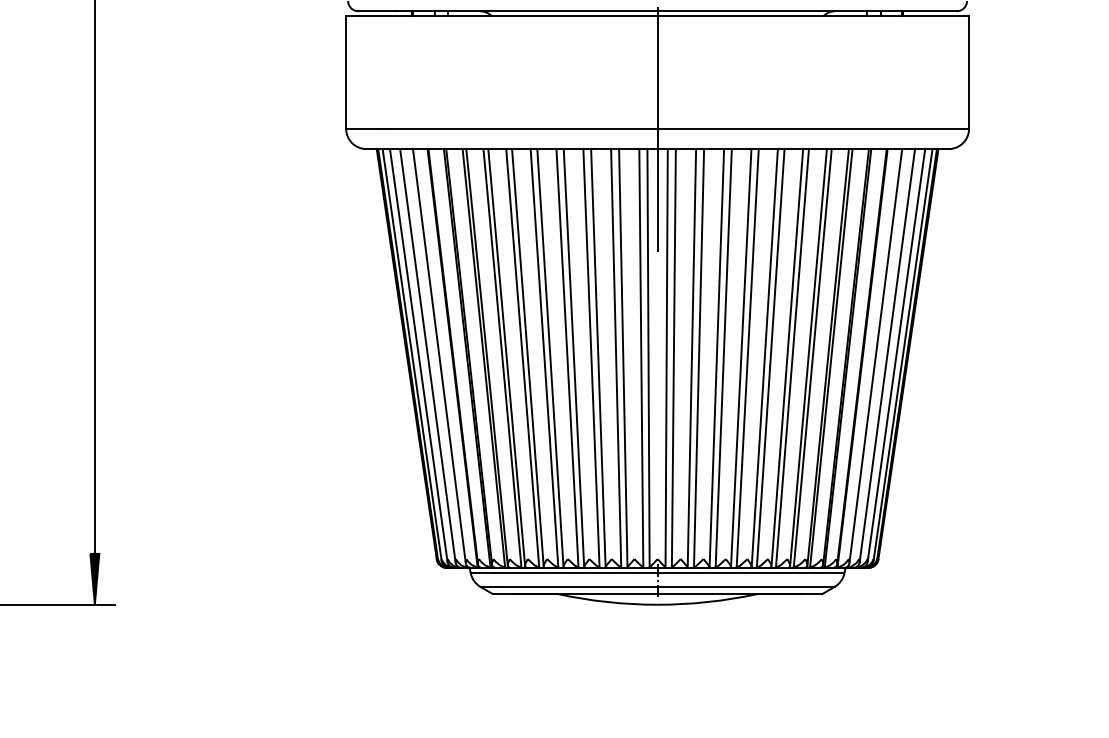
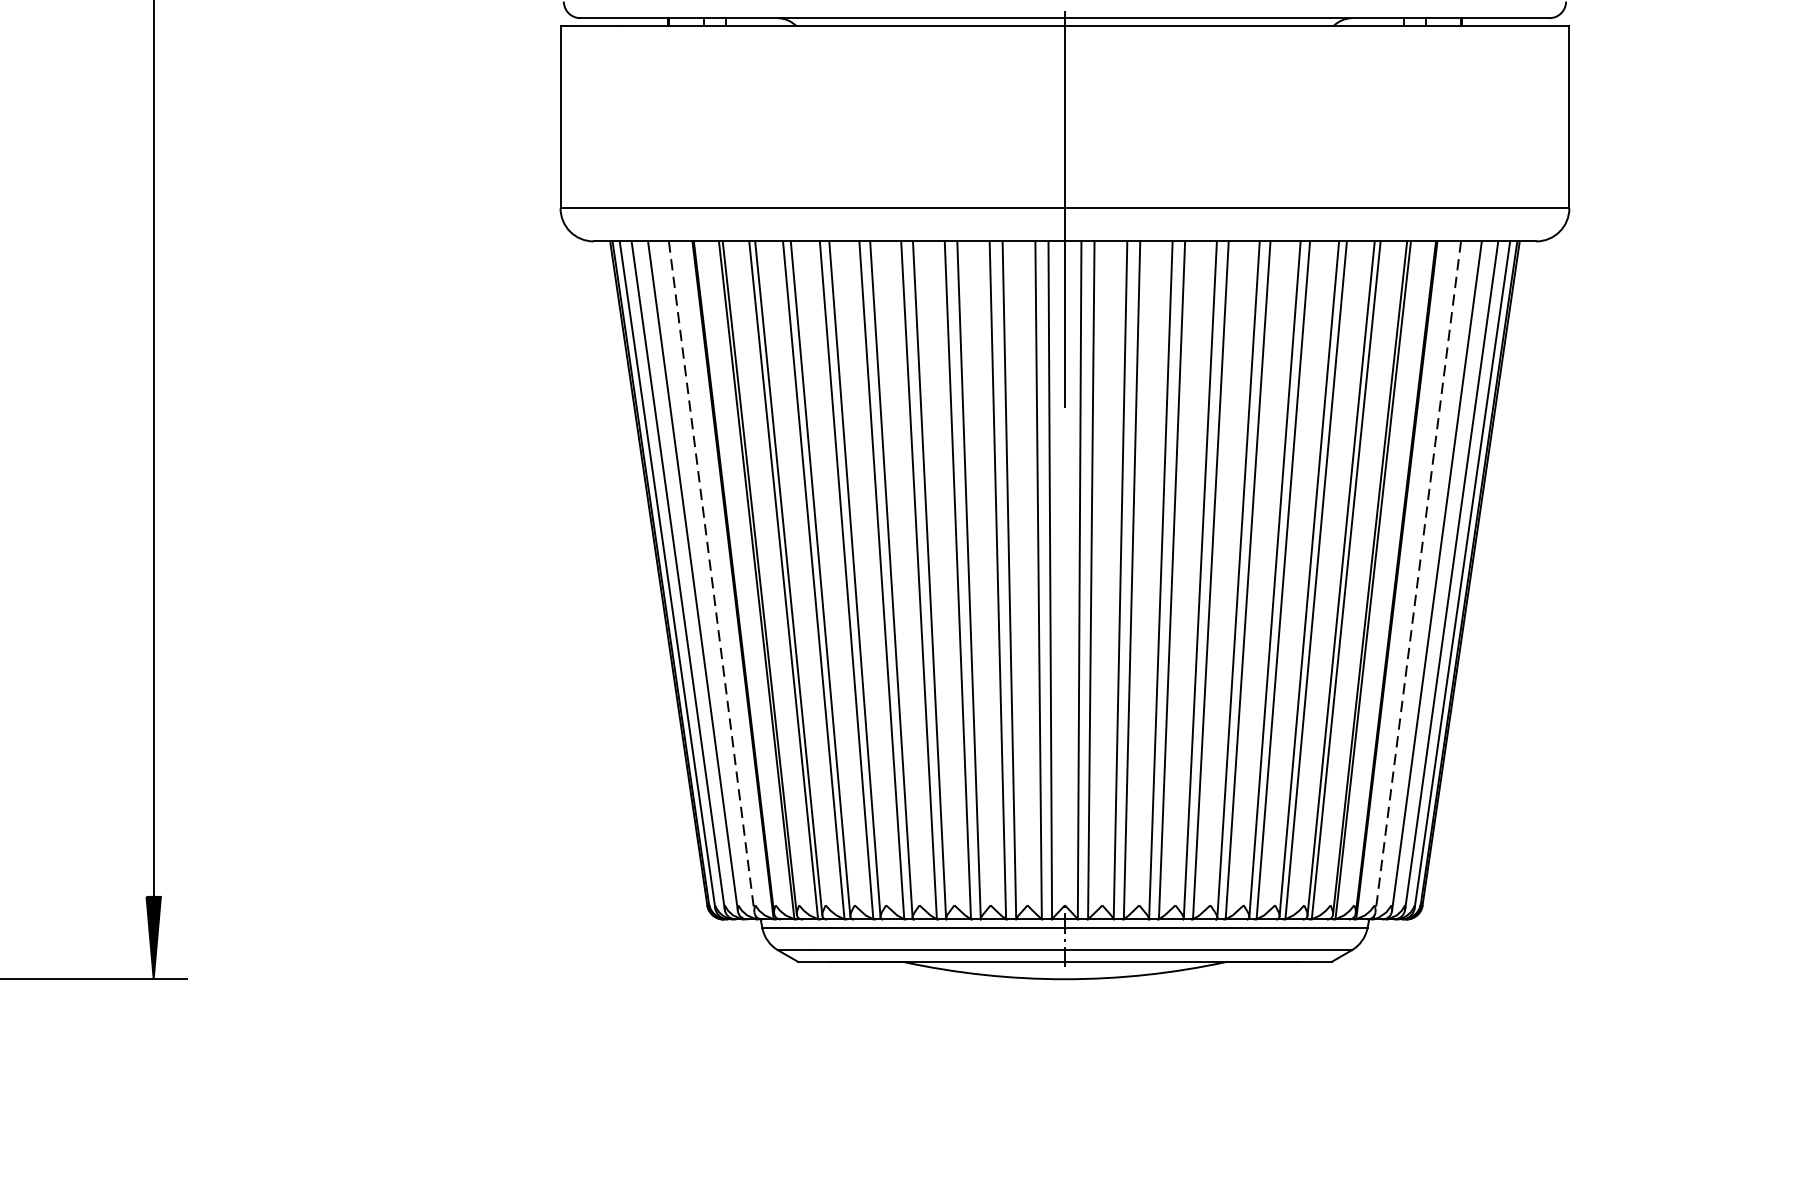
line: (439, 356) -> (711, 577), solid -> dashed
line: (875, 356) -> (1417, 577), solid -> dashed

